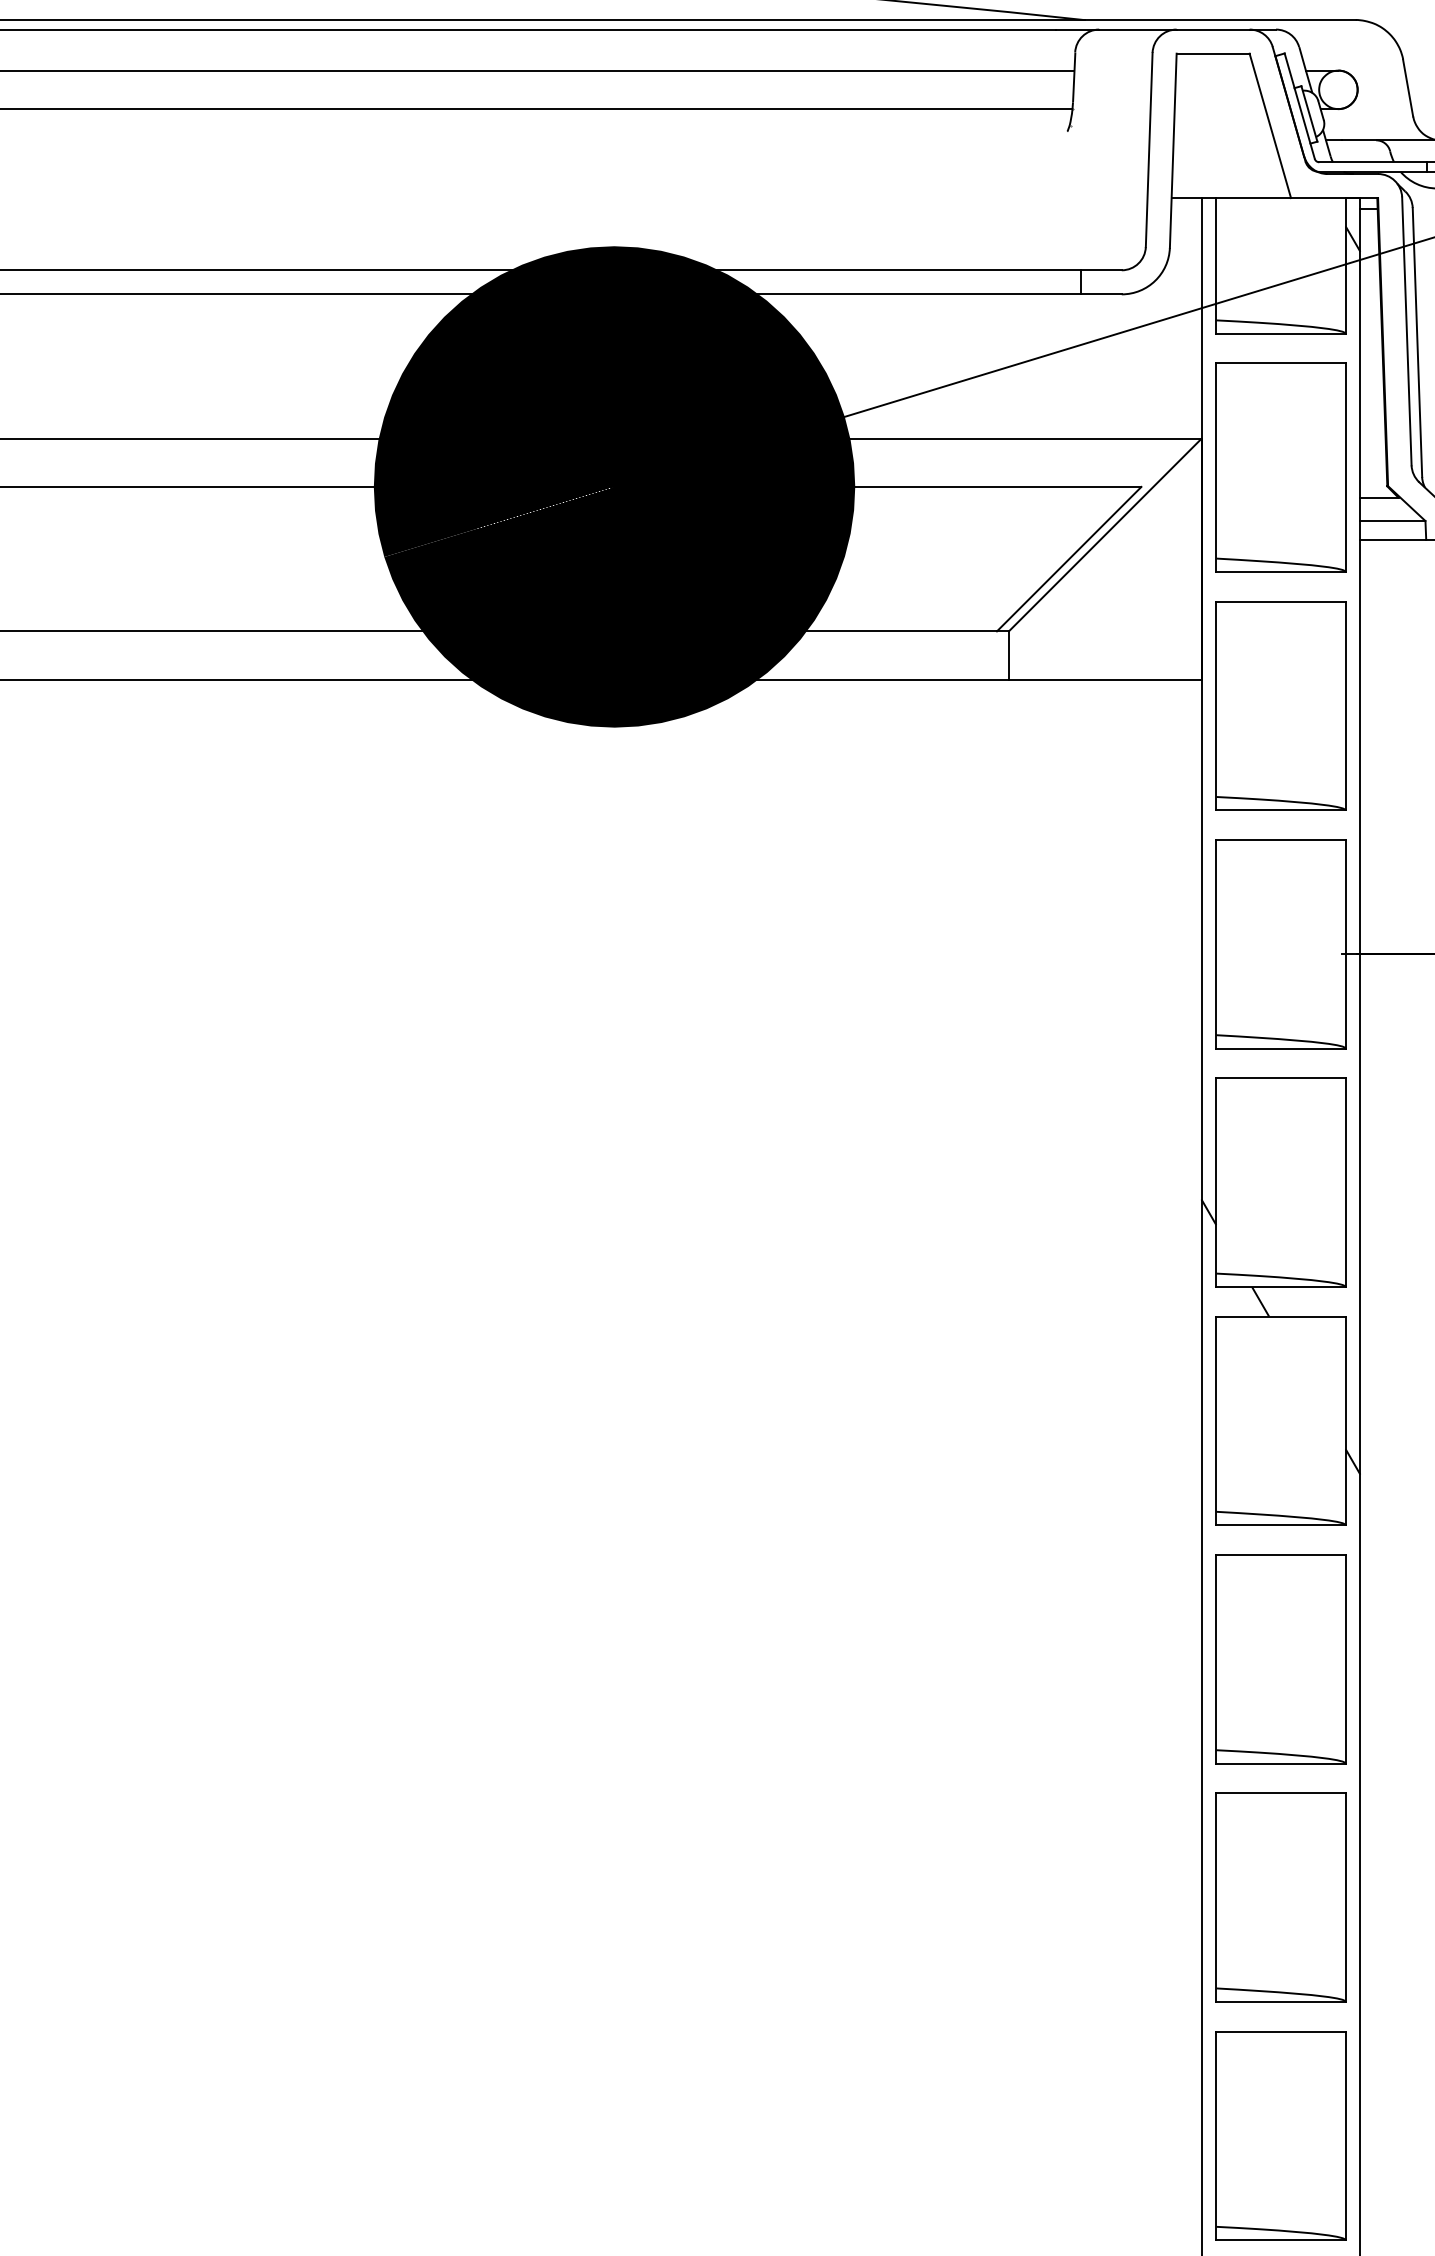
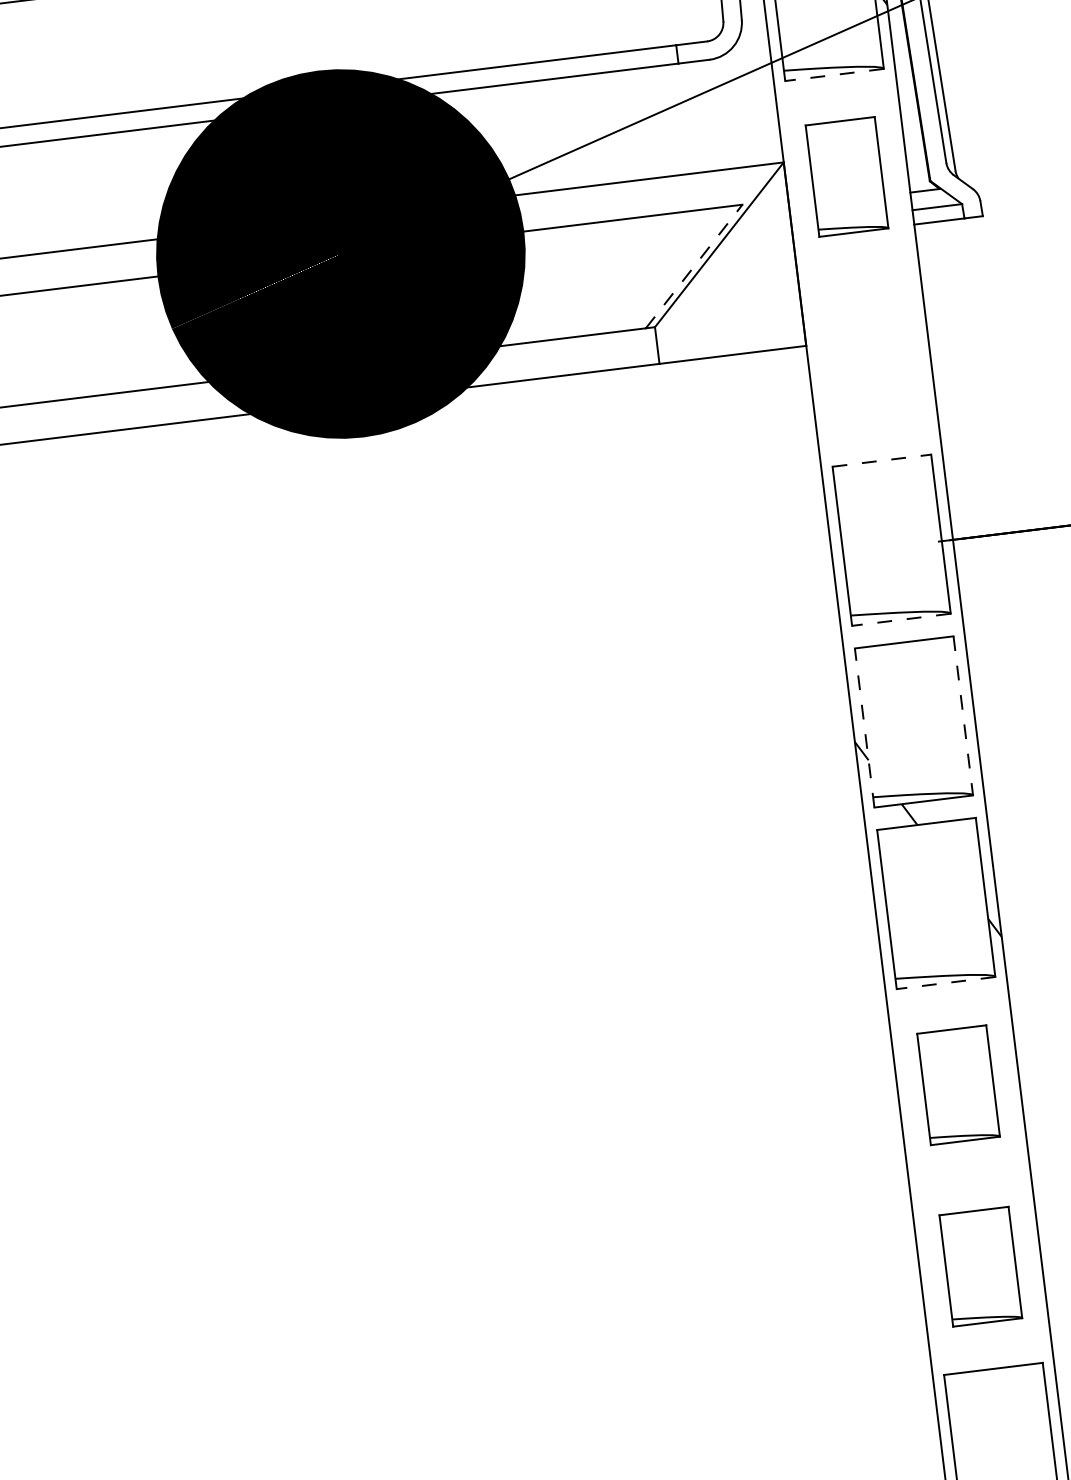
line: (1281, 333) -> (834, 74), solid -> dashed
part: (1280, 467) -> (846, 176), size x0.7
line: (1069, 558) -> (694, 265), solid -> dashed
part: (1280, 705) -> (868, 358), removed
line: (1281, 839) -> (882, 460), solid -> dashed
line: (1281, 1048) -> (901, 619), solid -> dashed
line: (1216, 1182) -> (864, 727), solid -> dashed
line: (1345, 1183) -> (963, 716), solid -> dashed
line: (1281, 1525) -> (946, 983), solid -> dashed
part: (1280, 1659) -> (958, 1085), size x0.7
part: (1280, 1897) -> (980, 1266), size x0.7

